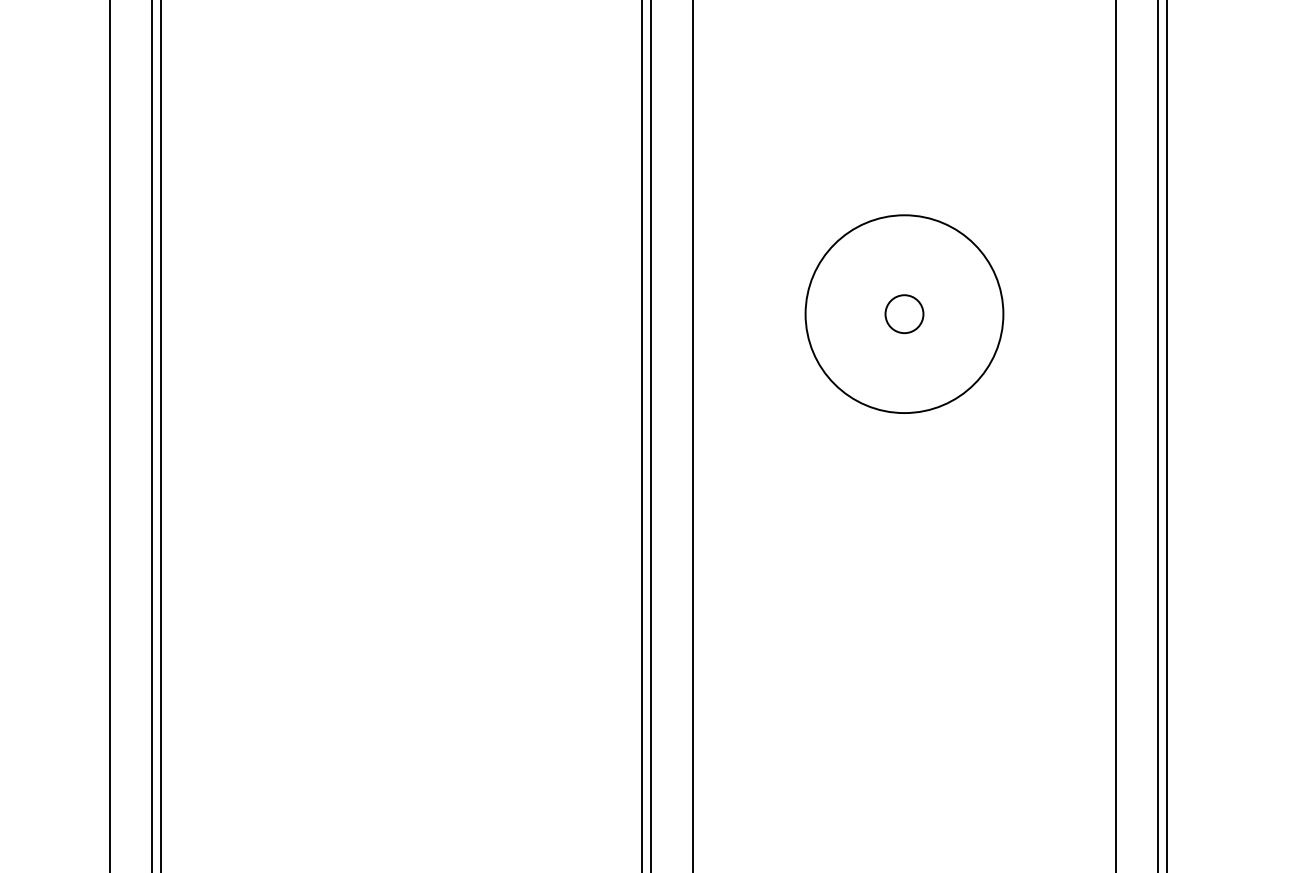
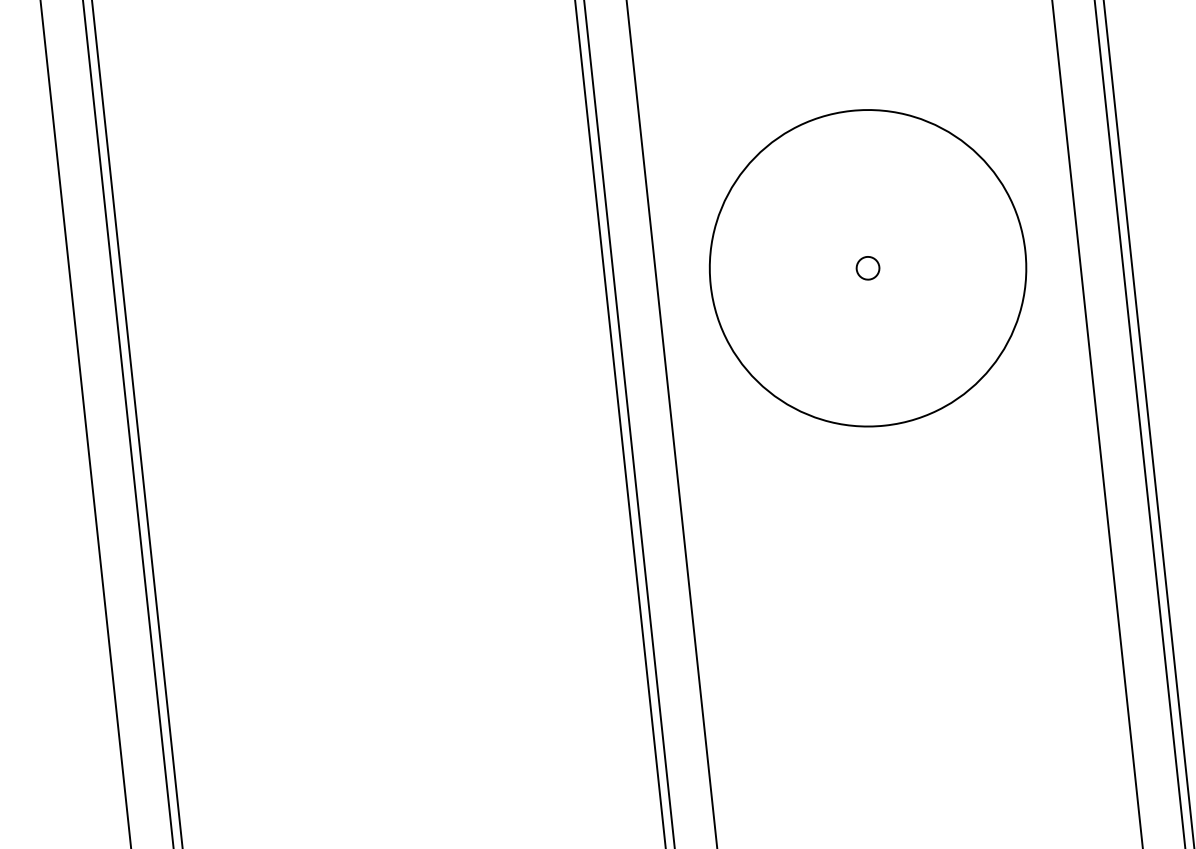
circle: (904, 314) -> (868, 268), size x0.6
circle: (904, 314) -> (868, 268), size x1.6

